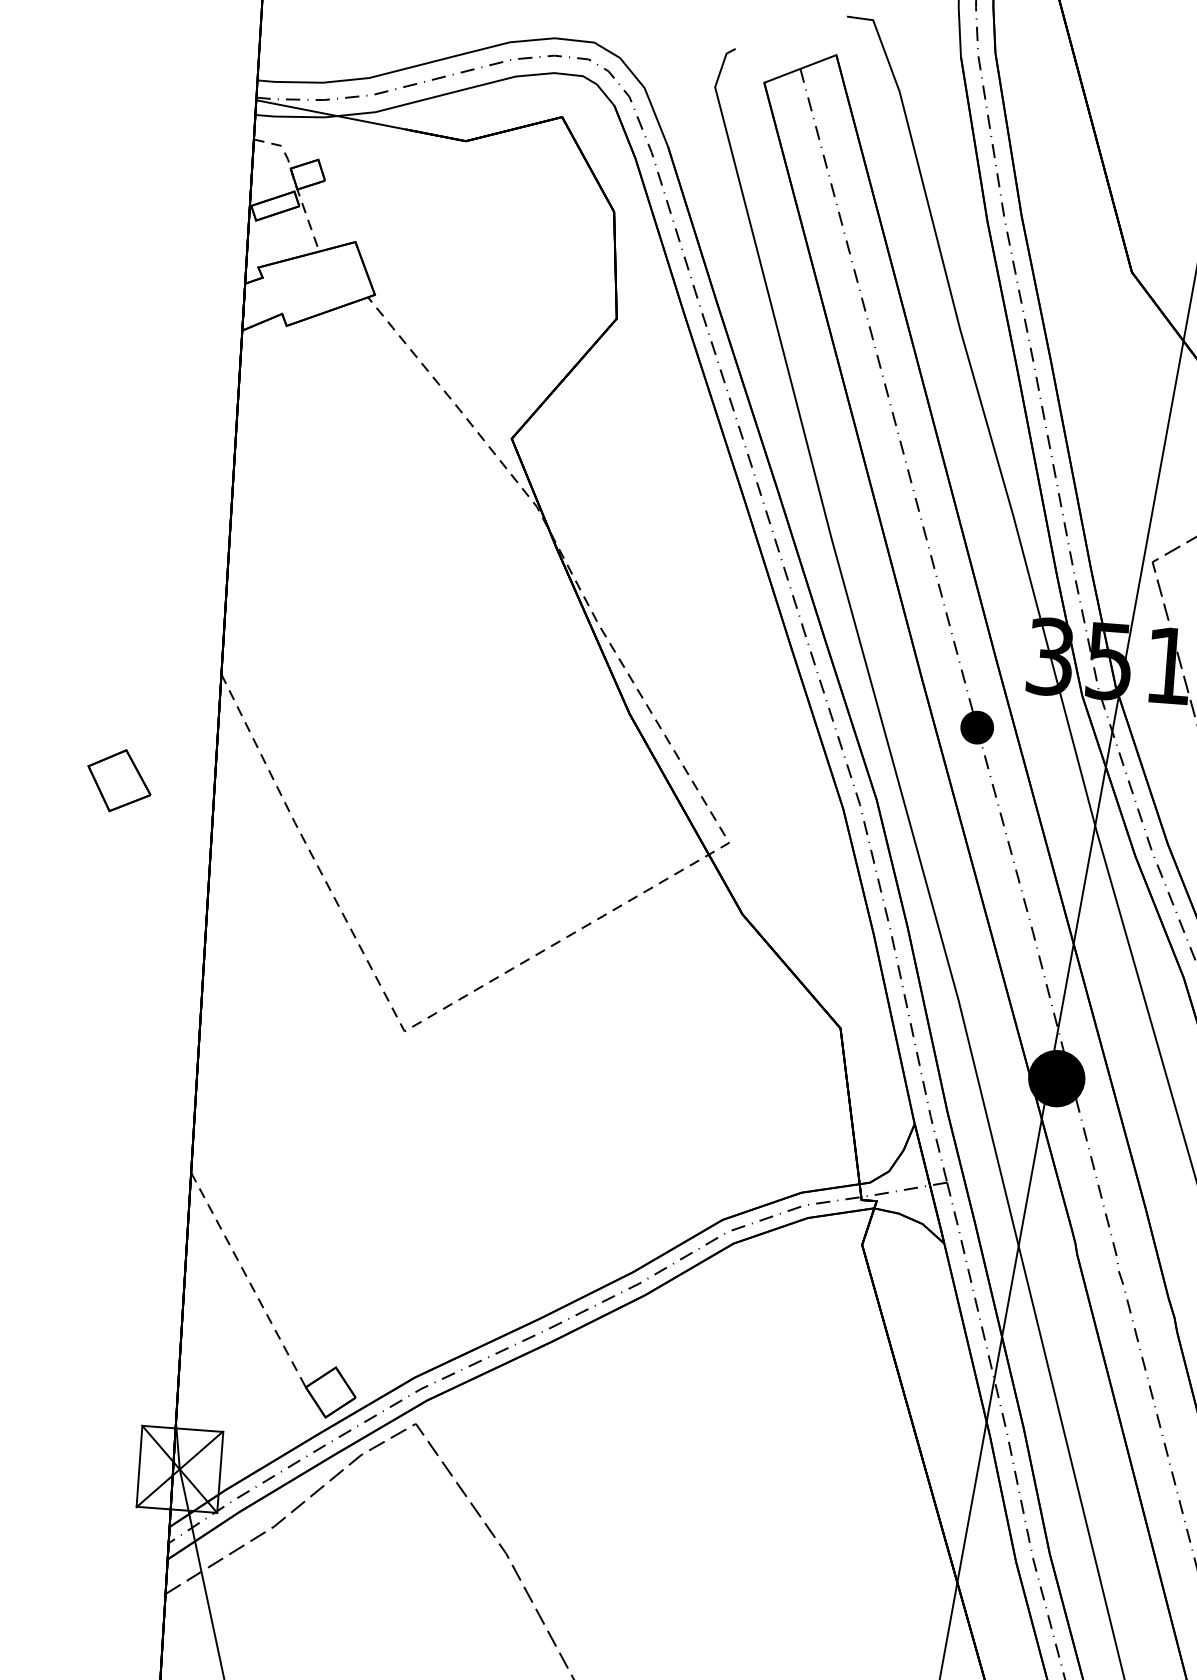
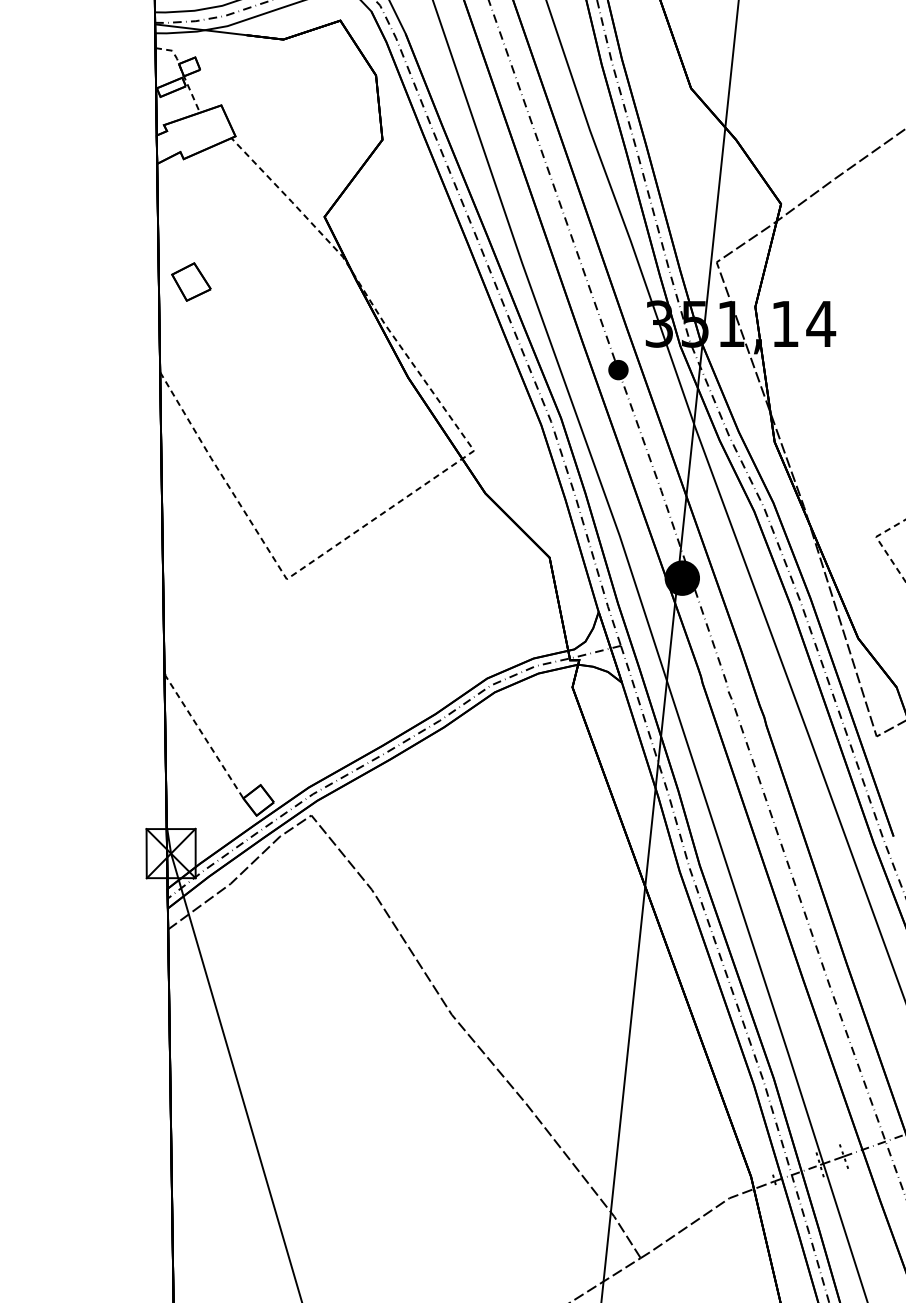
part: (119, 779) -> (191, 281), moved

